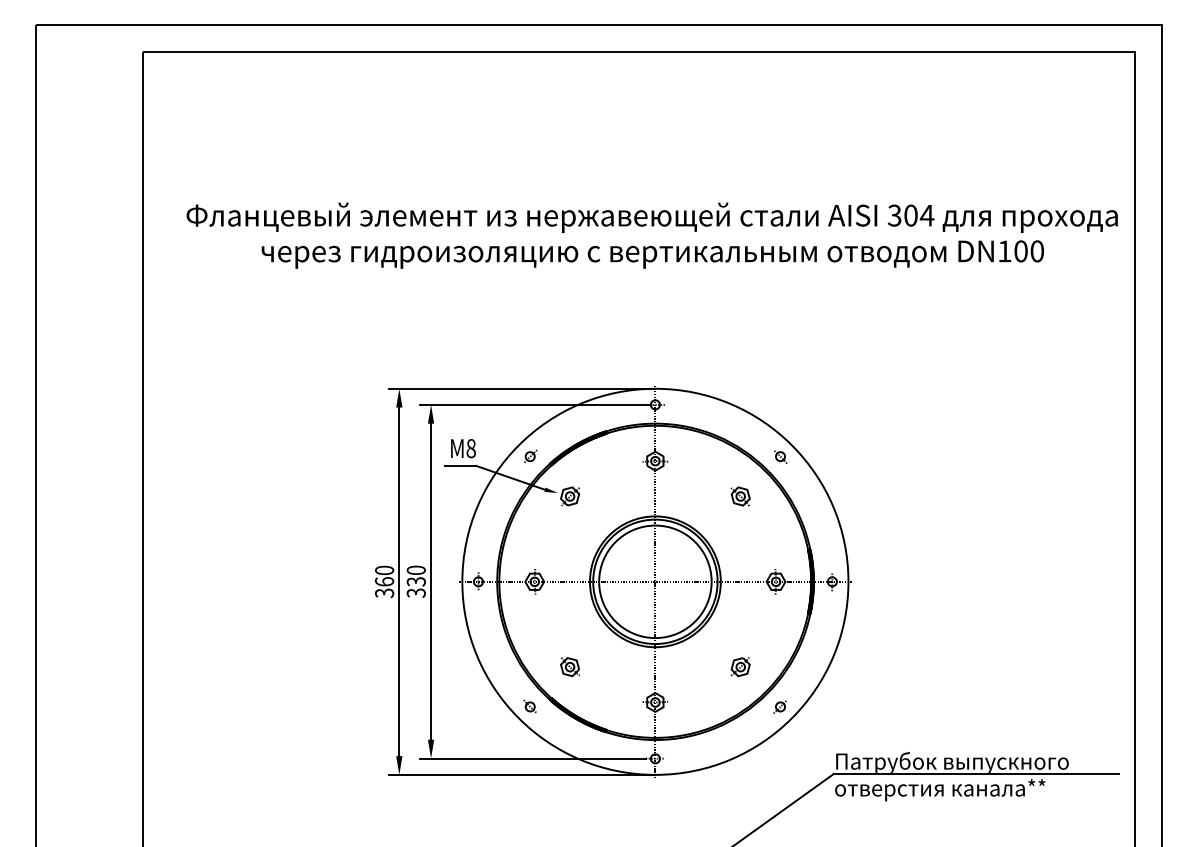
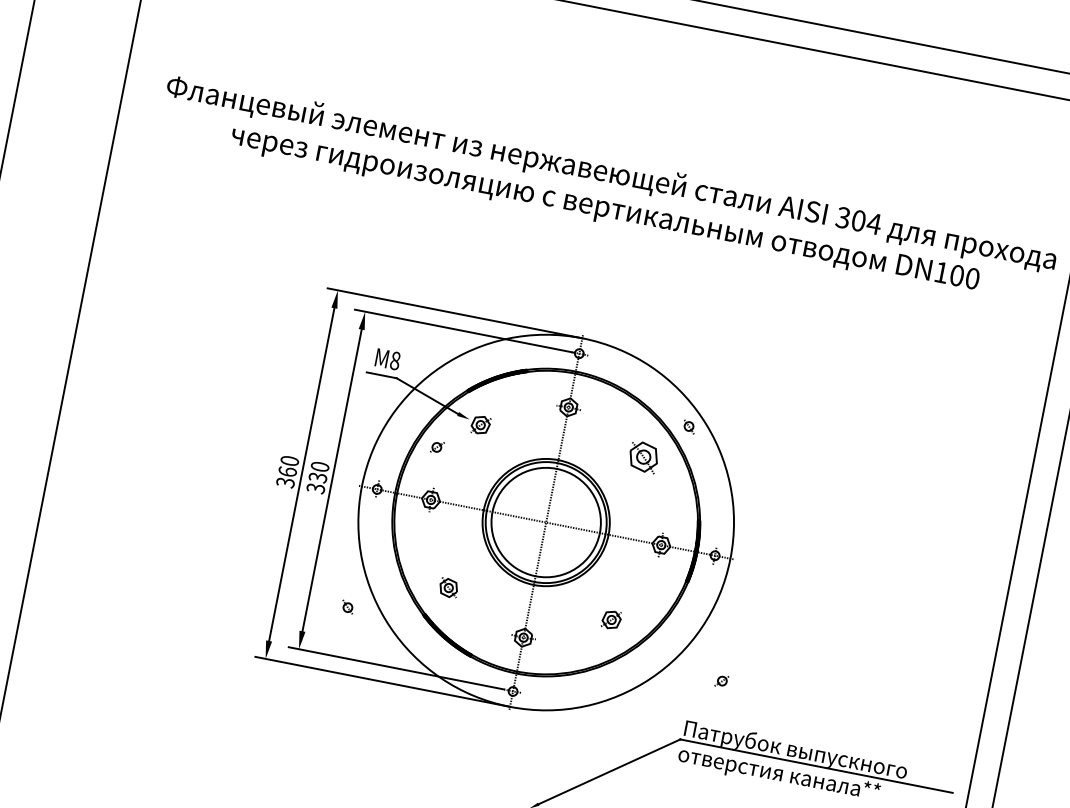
part: (530, 455) -> (437, 446), moved
part: (740, 496) -> (643, 457), size x1.6
part: (529, 706) -> (347, 607), moved
part: (779, 706) -> (721, 680), moved

